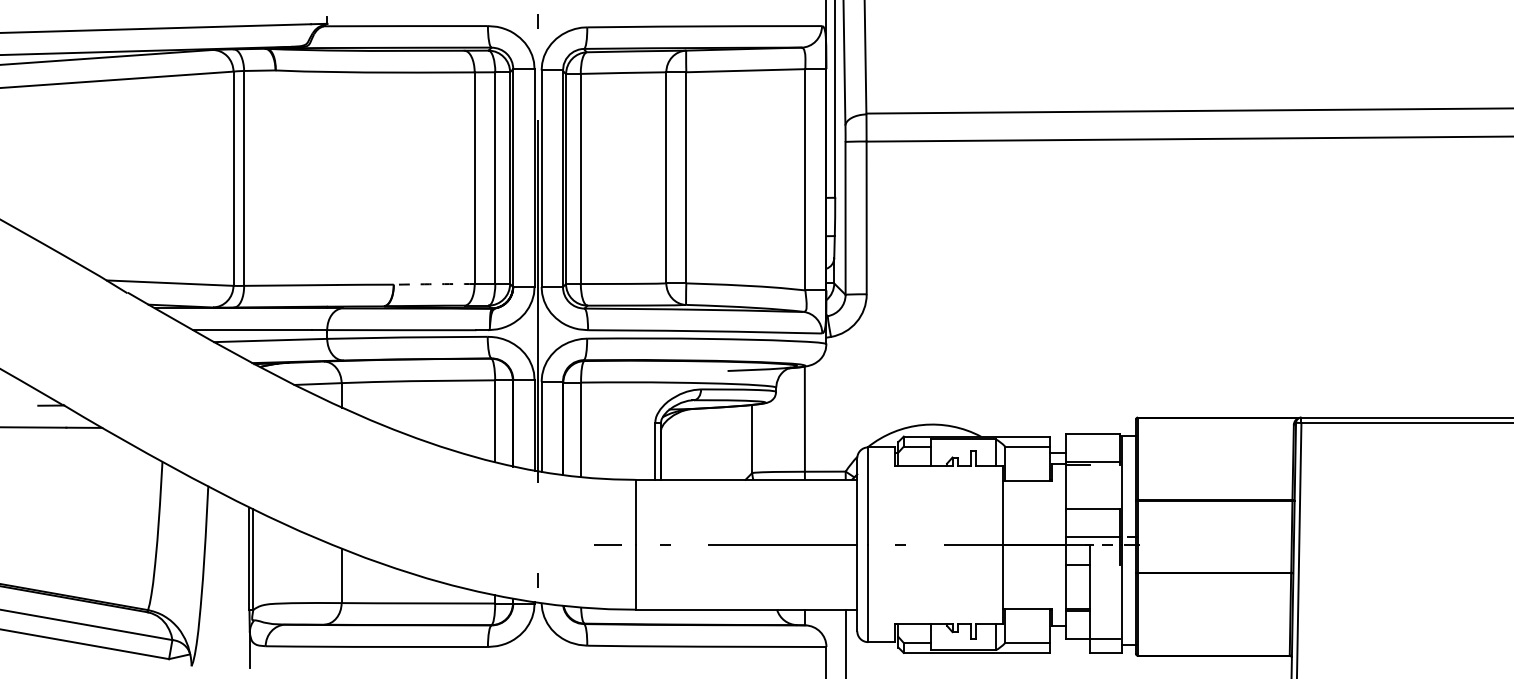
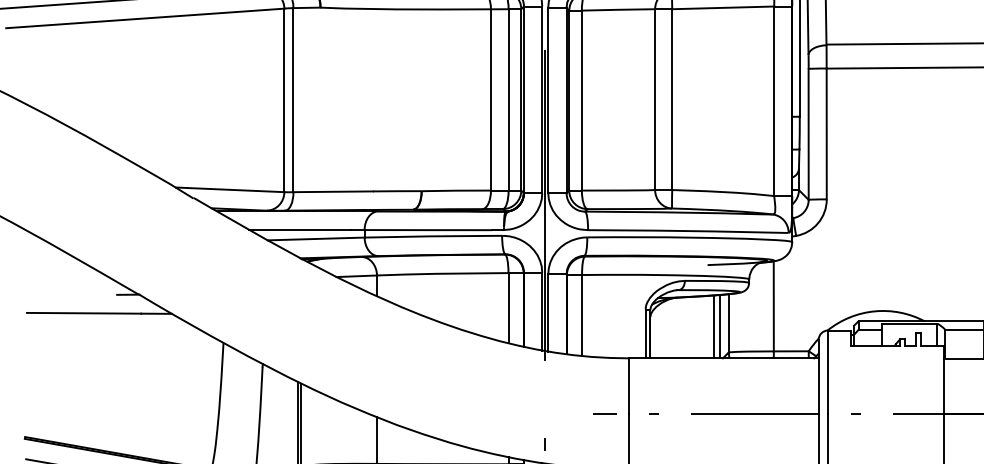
arc: (434, 284) -> (456, 191), dashed -> solid
line: (735, 442) -> (714, 326), added
line: (741, 442) -> (719, 326), added

